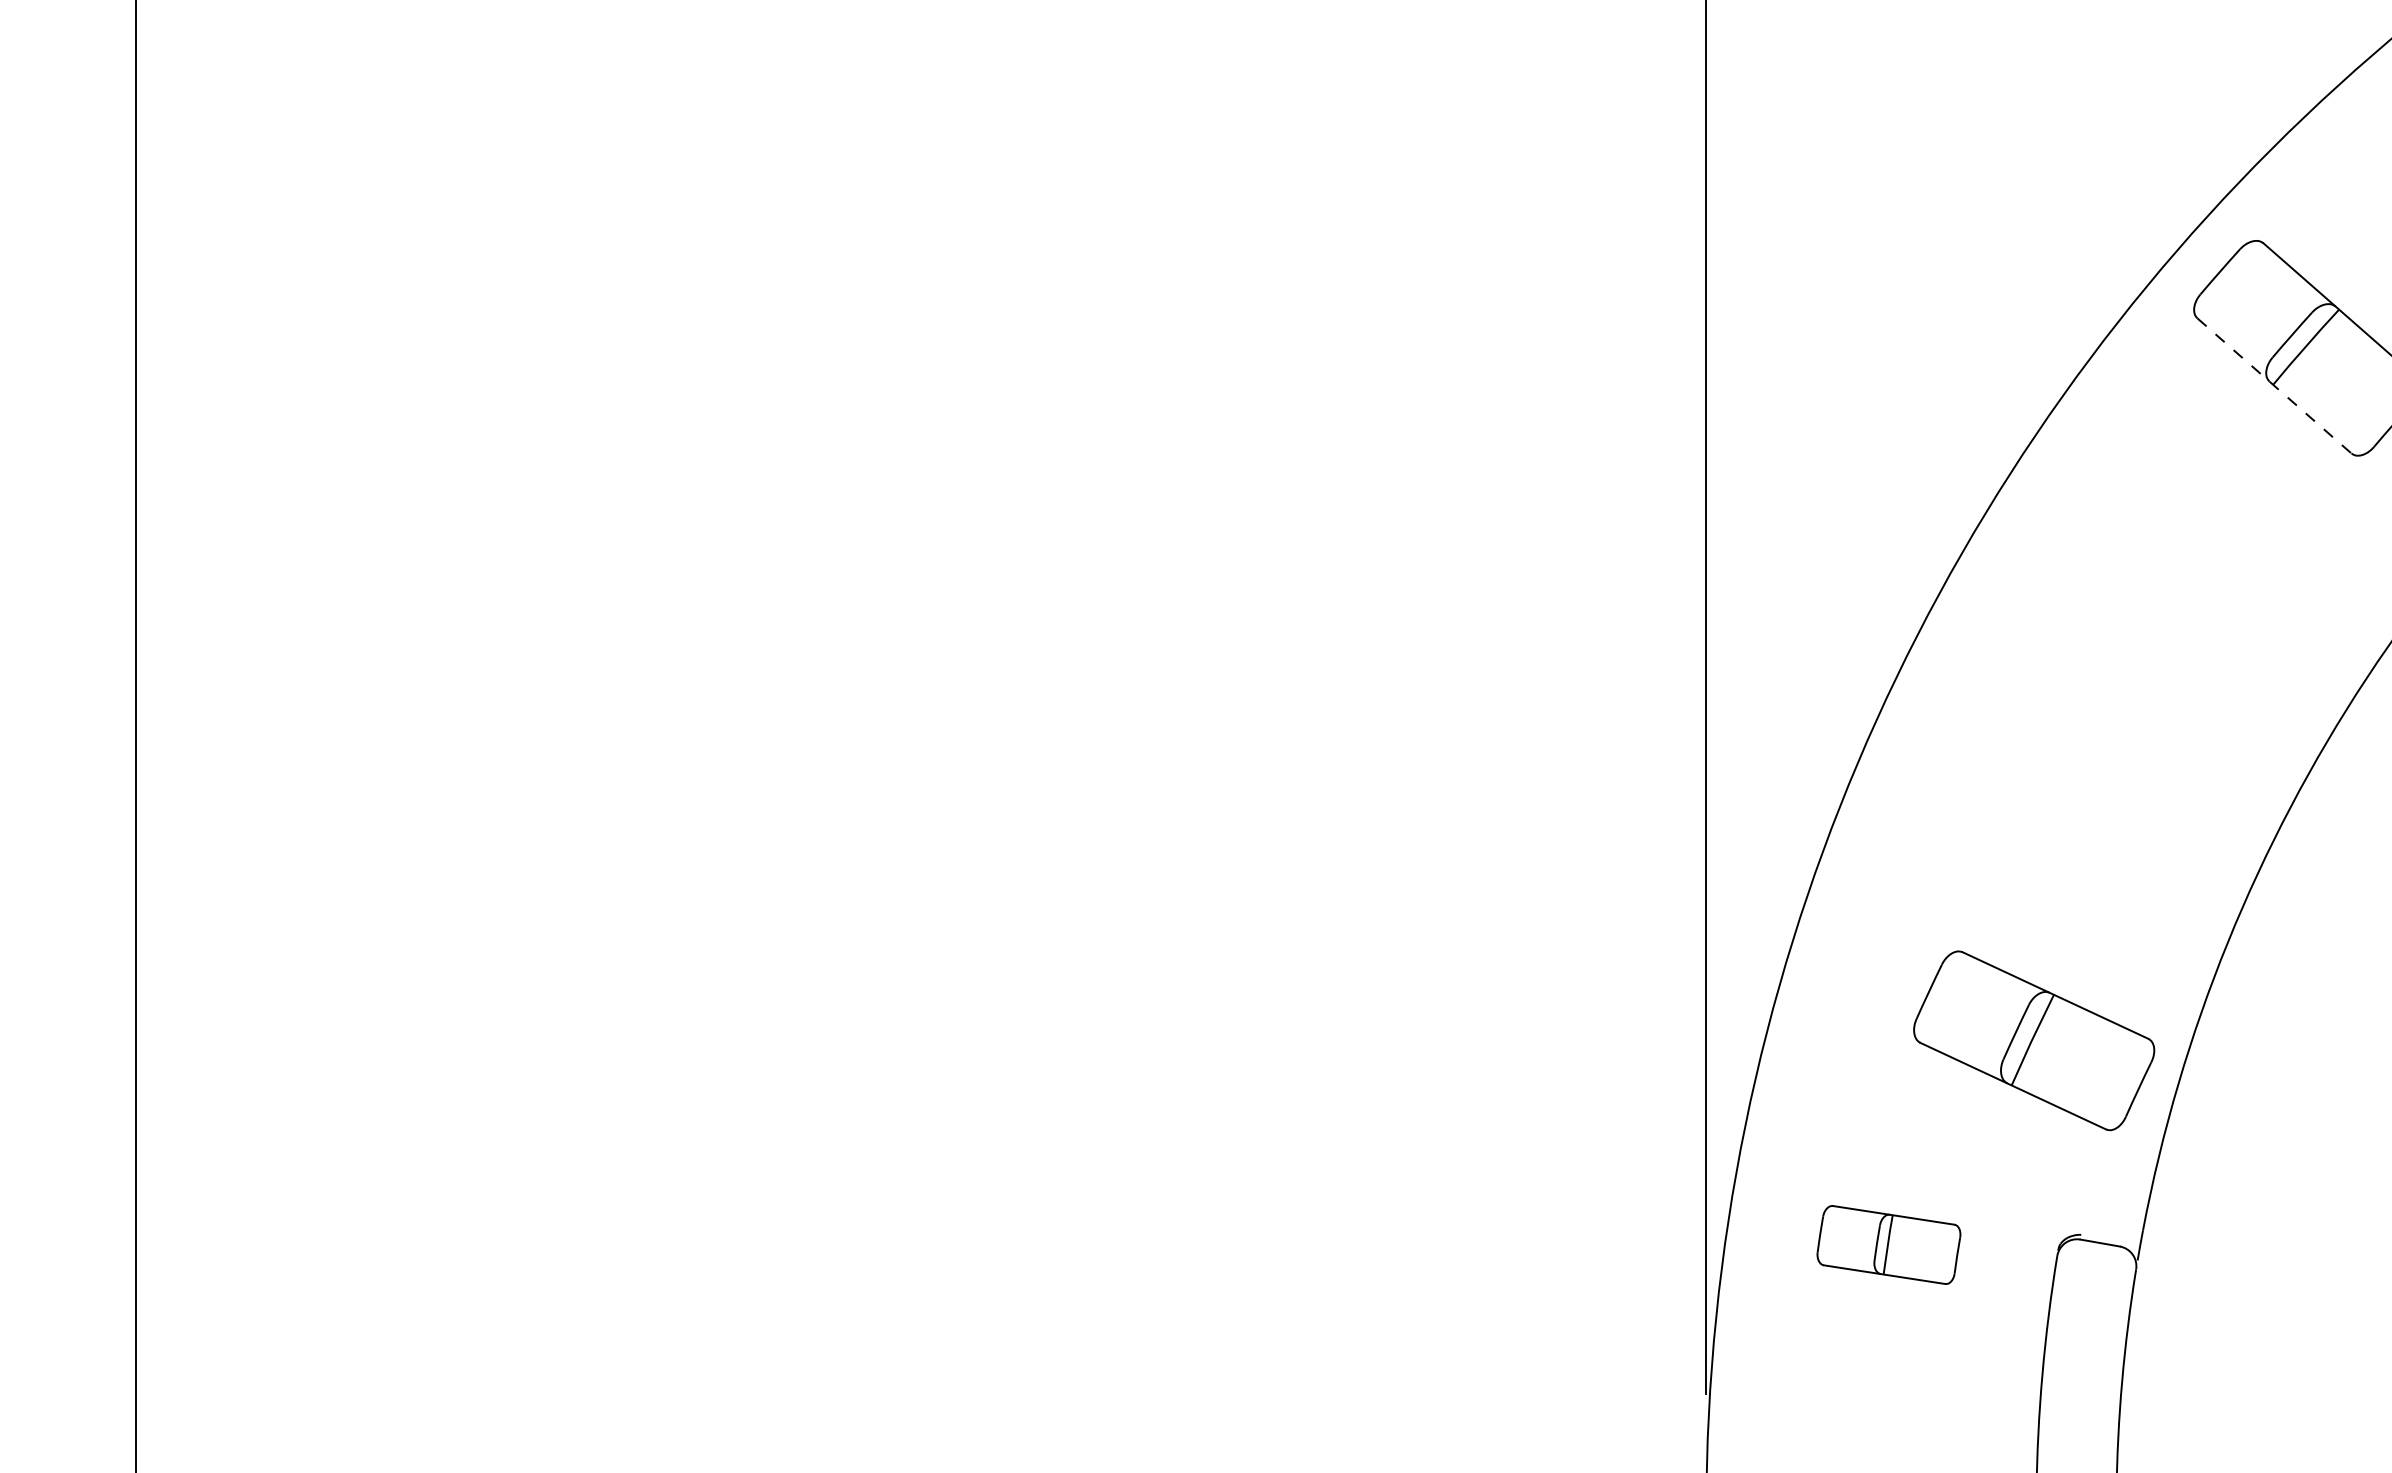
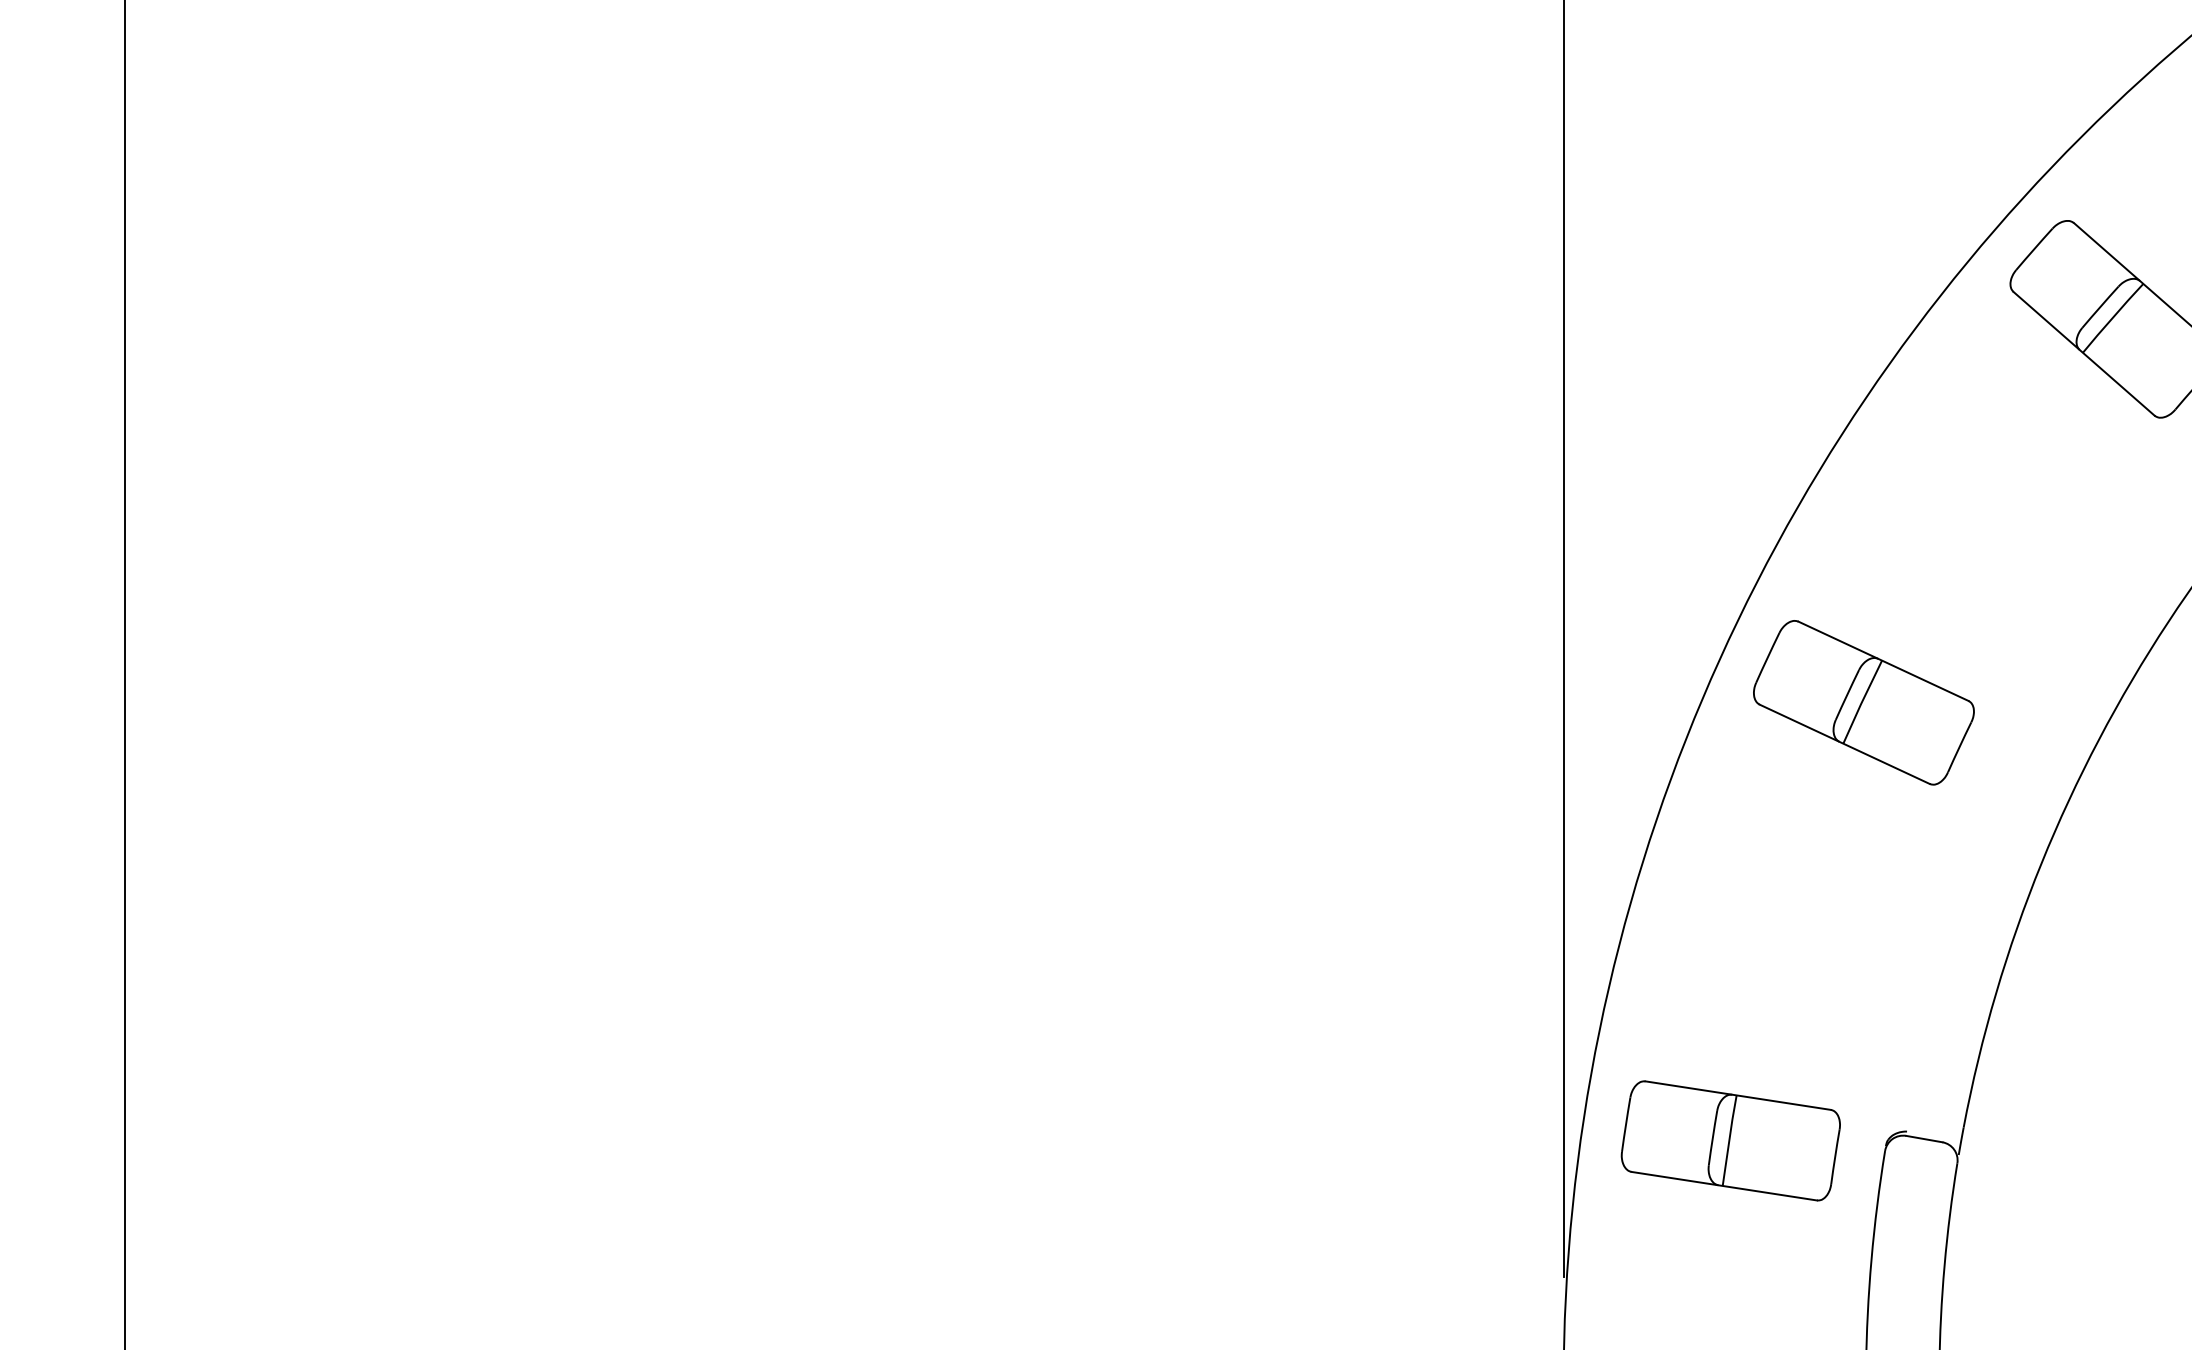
line: (2274, 386) -> (2084, 354), dashed -> solid
part: (2034, 1040) -> (1864, 702), moved
part: (1888, 1244) -> (1730, 1140), size x1.67

